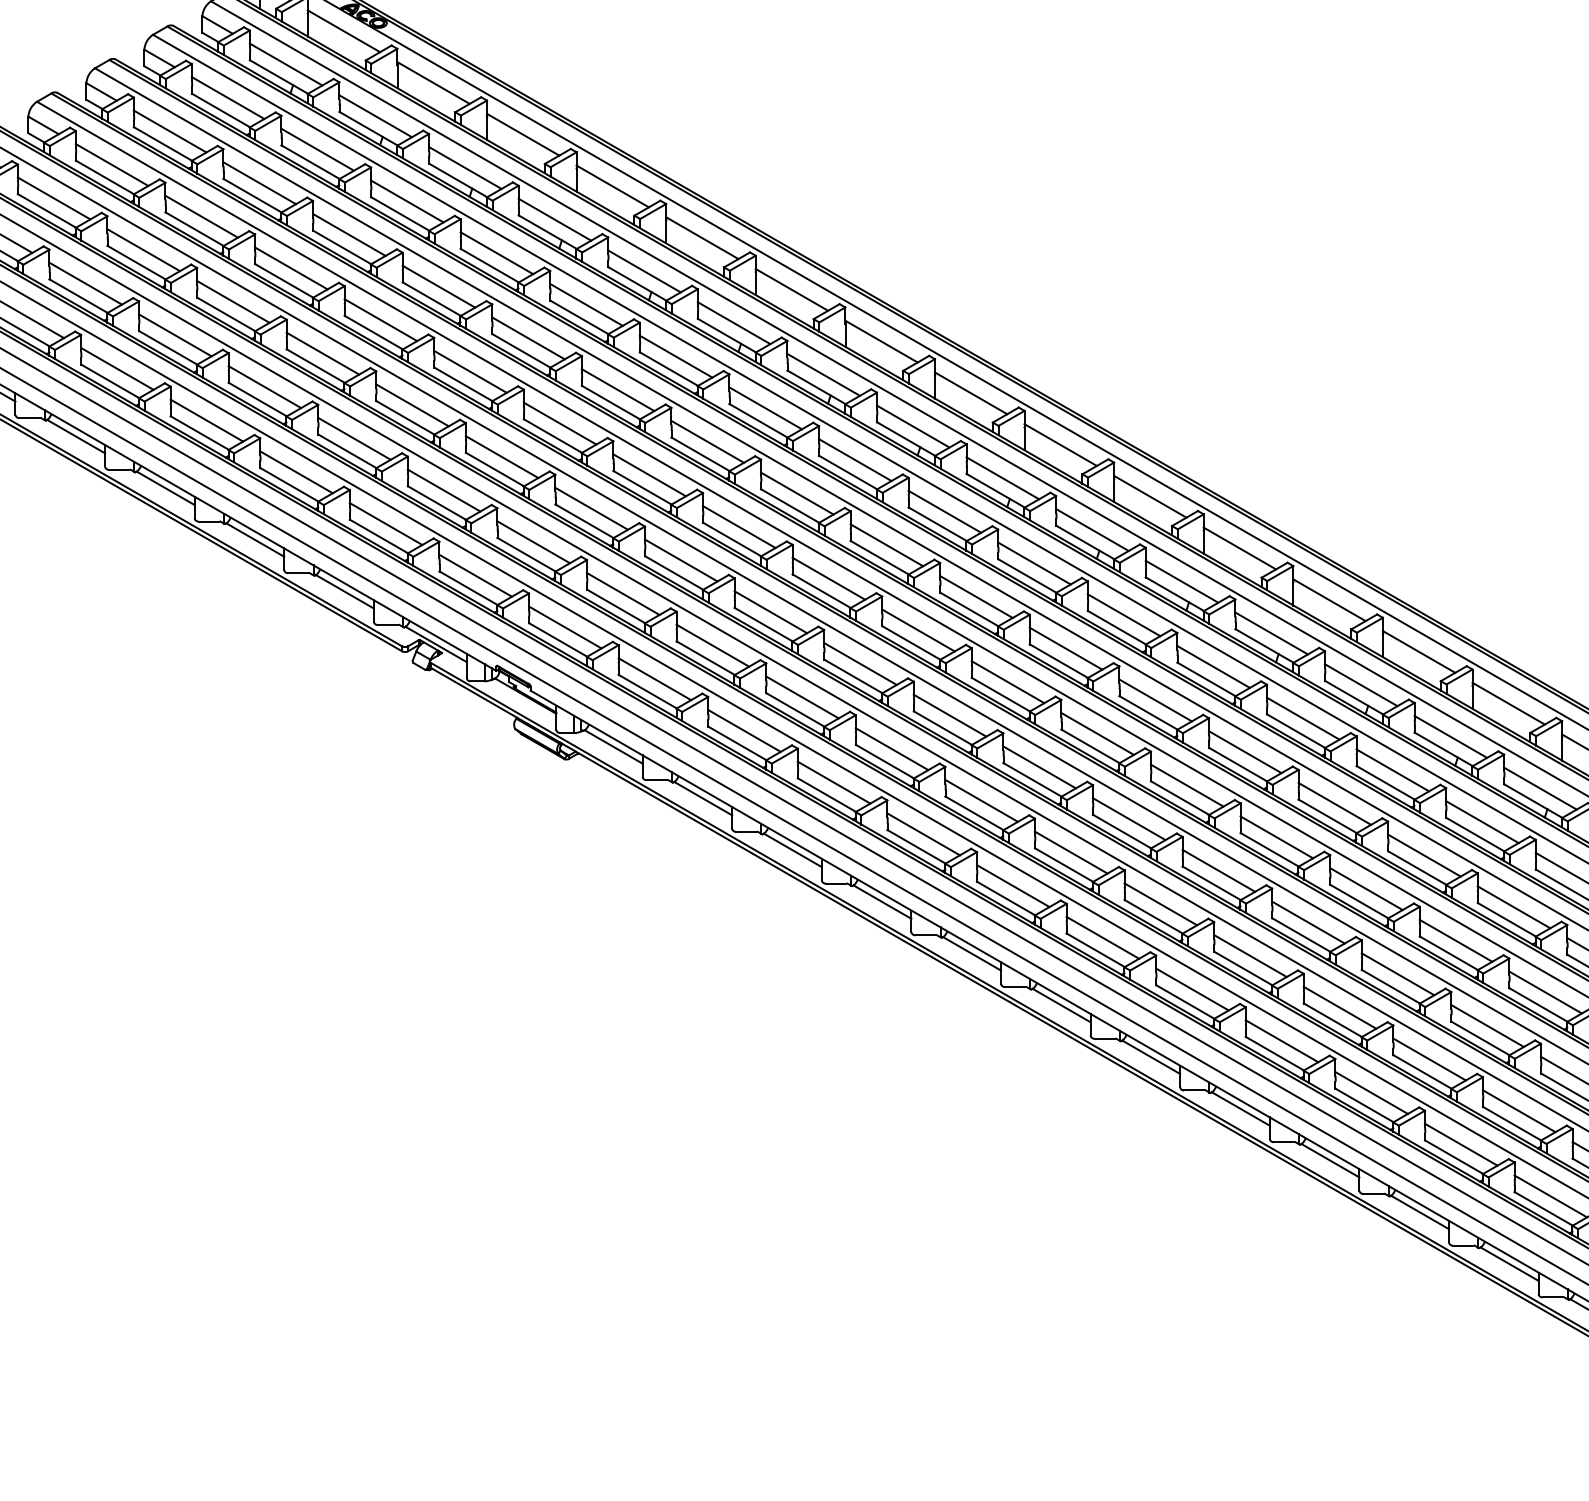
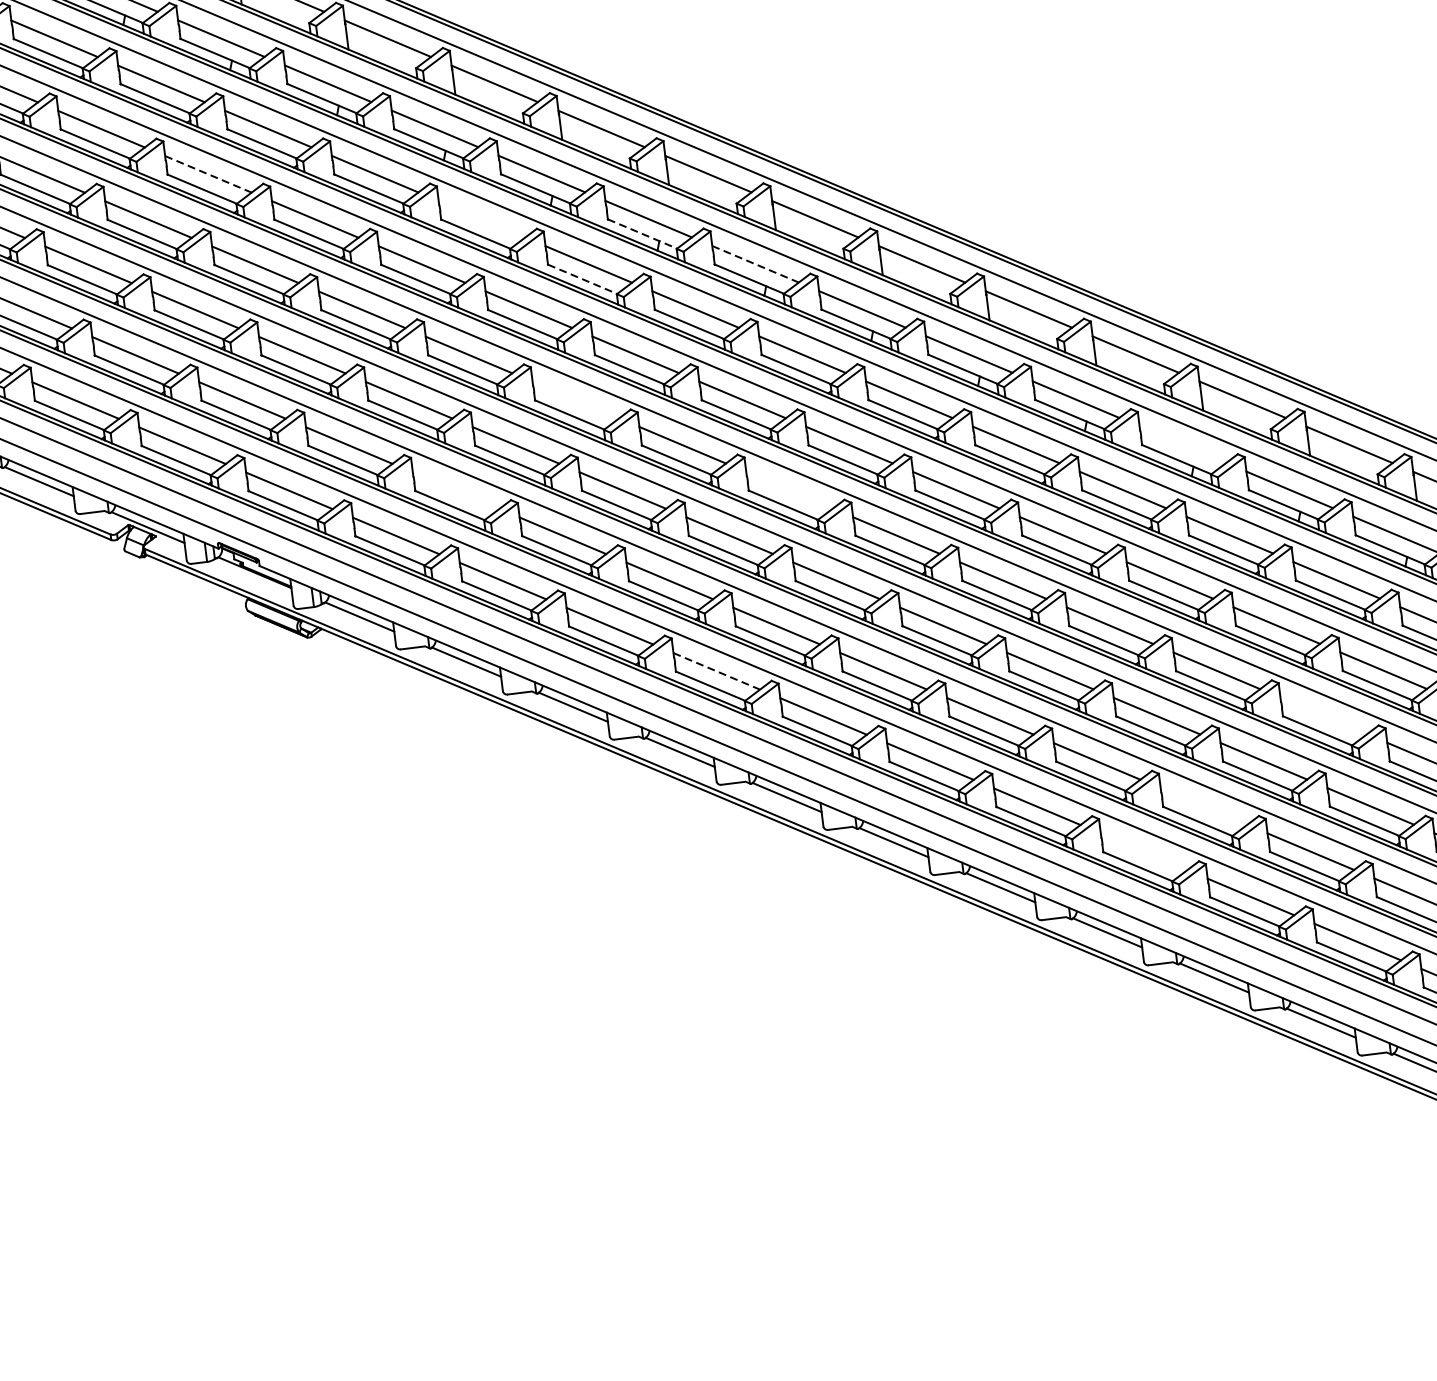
line: (528, 338) -> (208, 174), solid -> dashed
line: (765, 408) -> (481, 219), removed
line: (906, 439) -> (642, 234), solid -> dashed
line: (848, 472) -> (582, 279), solid -> dashed
line: (1002, 478) -> (755, 264), solid -> dashed
line: (828, 578) -> (575, 399), removed
line: (712, 645) -> (455, 490), removed
line: (1007, 682) -> (788, 490), removed
line: (1360, 685) -> (1182, 445), removed
line: (923, 834) -> (716, 671), solid -> dashed
line: (1455, 940) -> (1323, 715), removed
line: (1339, 1007) -> (1203, 806), removed
line: (1281, 1041) -> (1143, 852), removed

